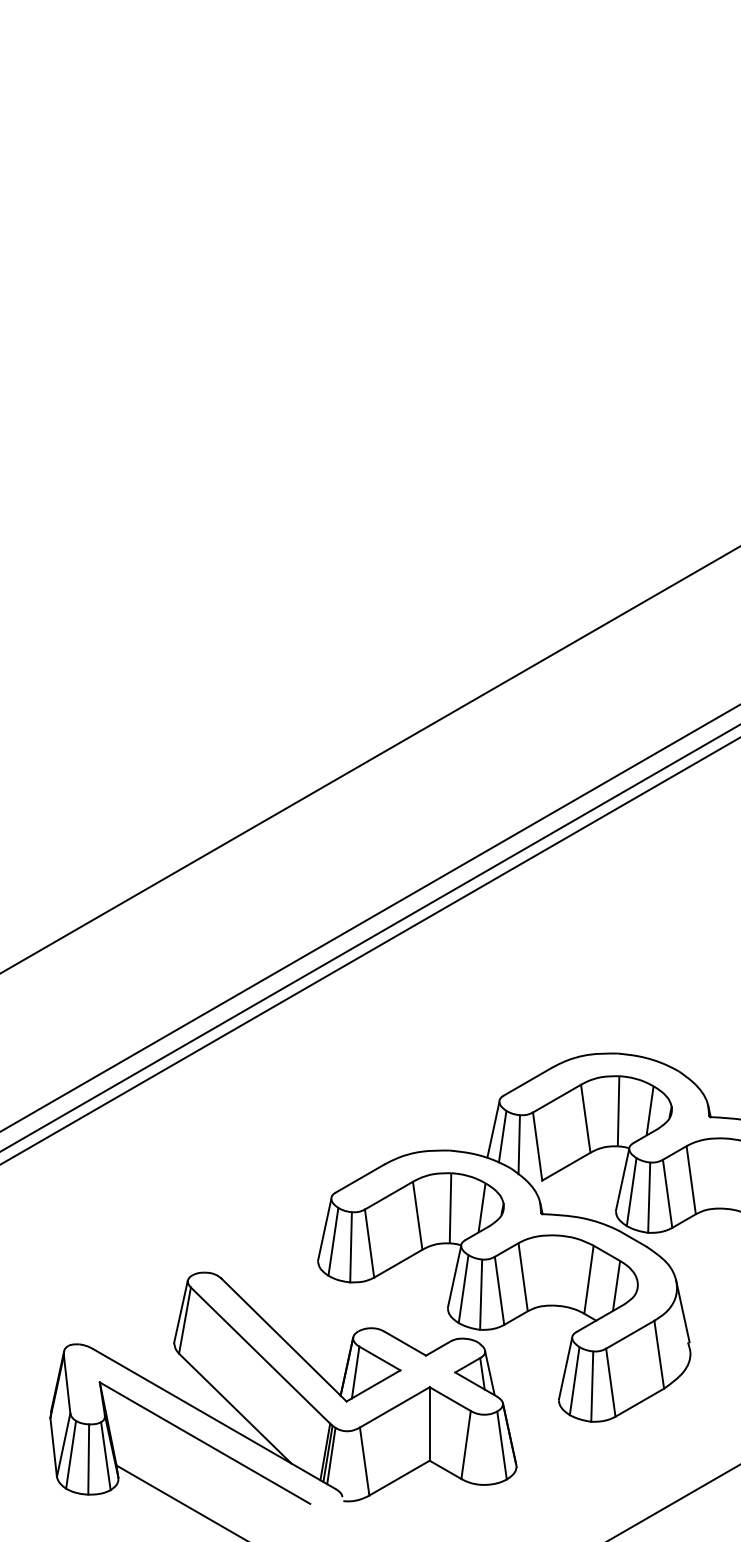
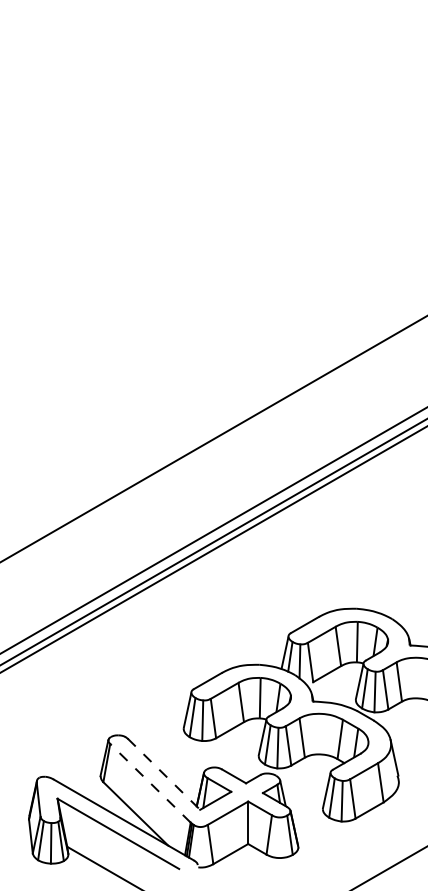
line: (283, 1340) -> (163, 774), solid -> dashed
line: (260, 1354) -> (150, 782), solid -> dashed

